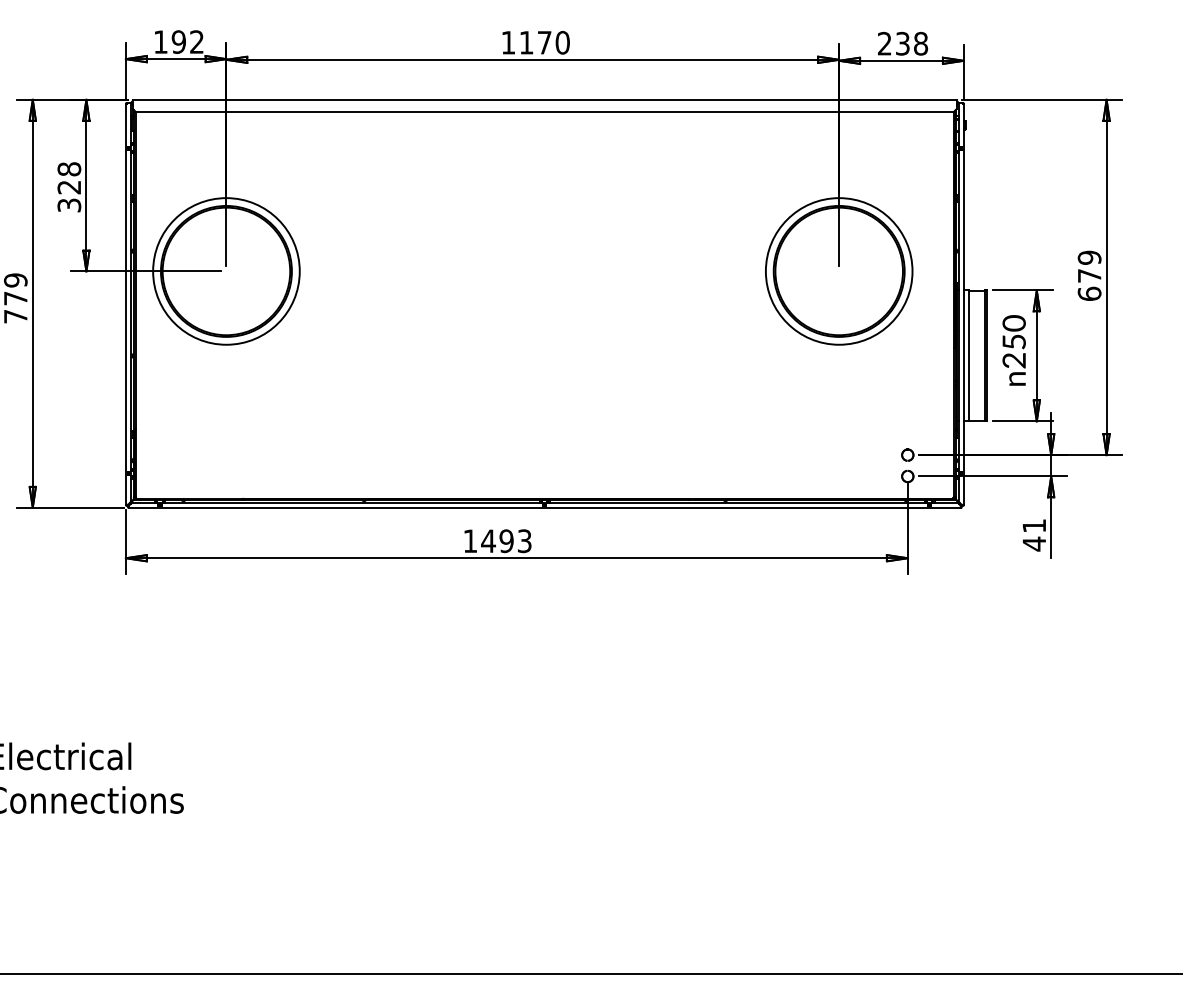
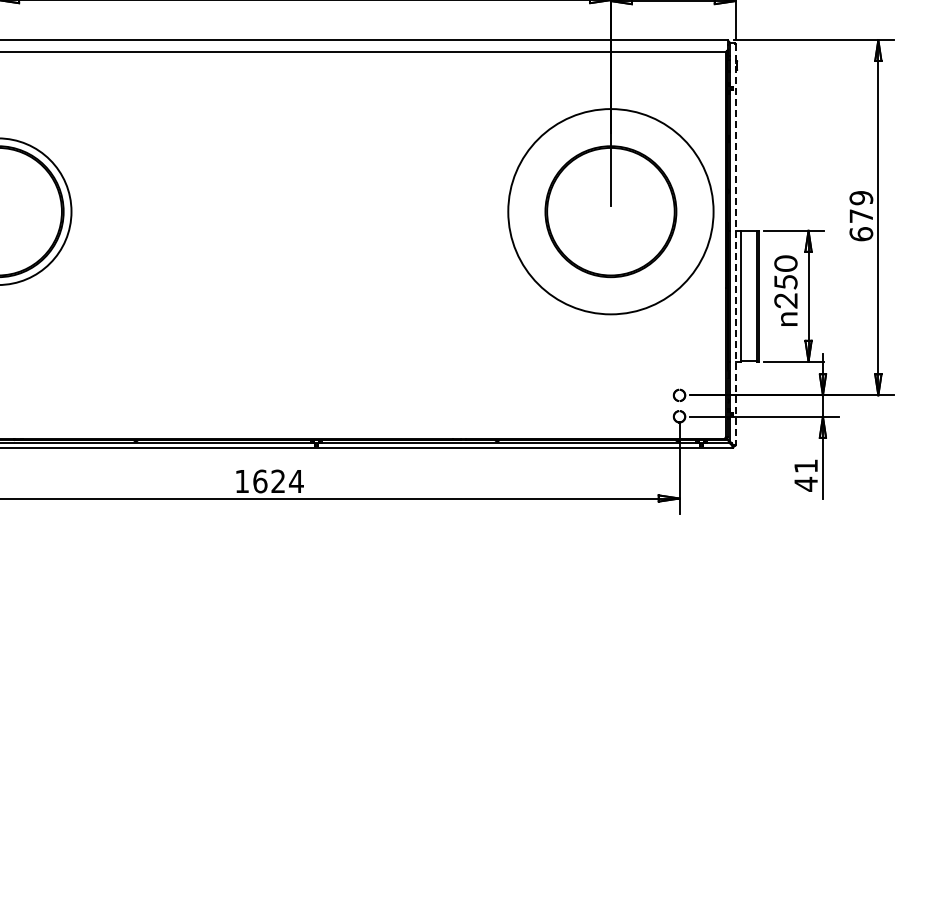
circle: (838, 271) -> (610, 211), size x1.4
line: (963, 304) -> (735, 244), solid -> dashed
text: (506, 541) -> (278, 481), 1493 -> 1624

